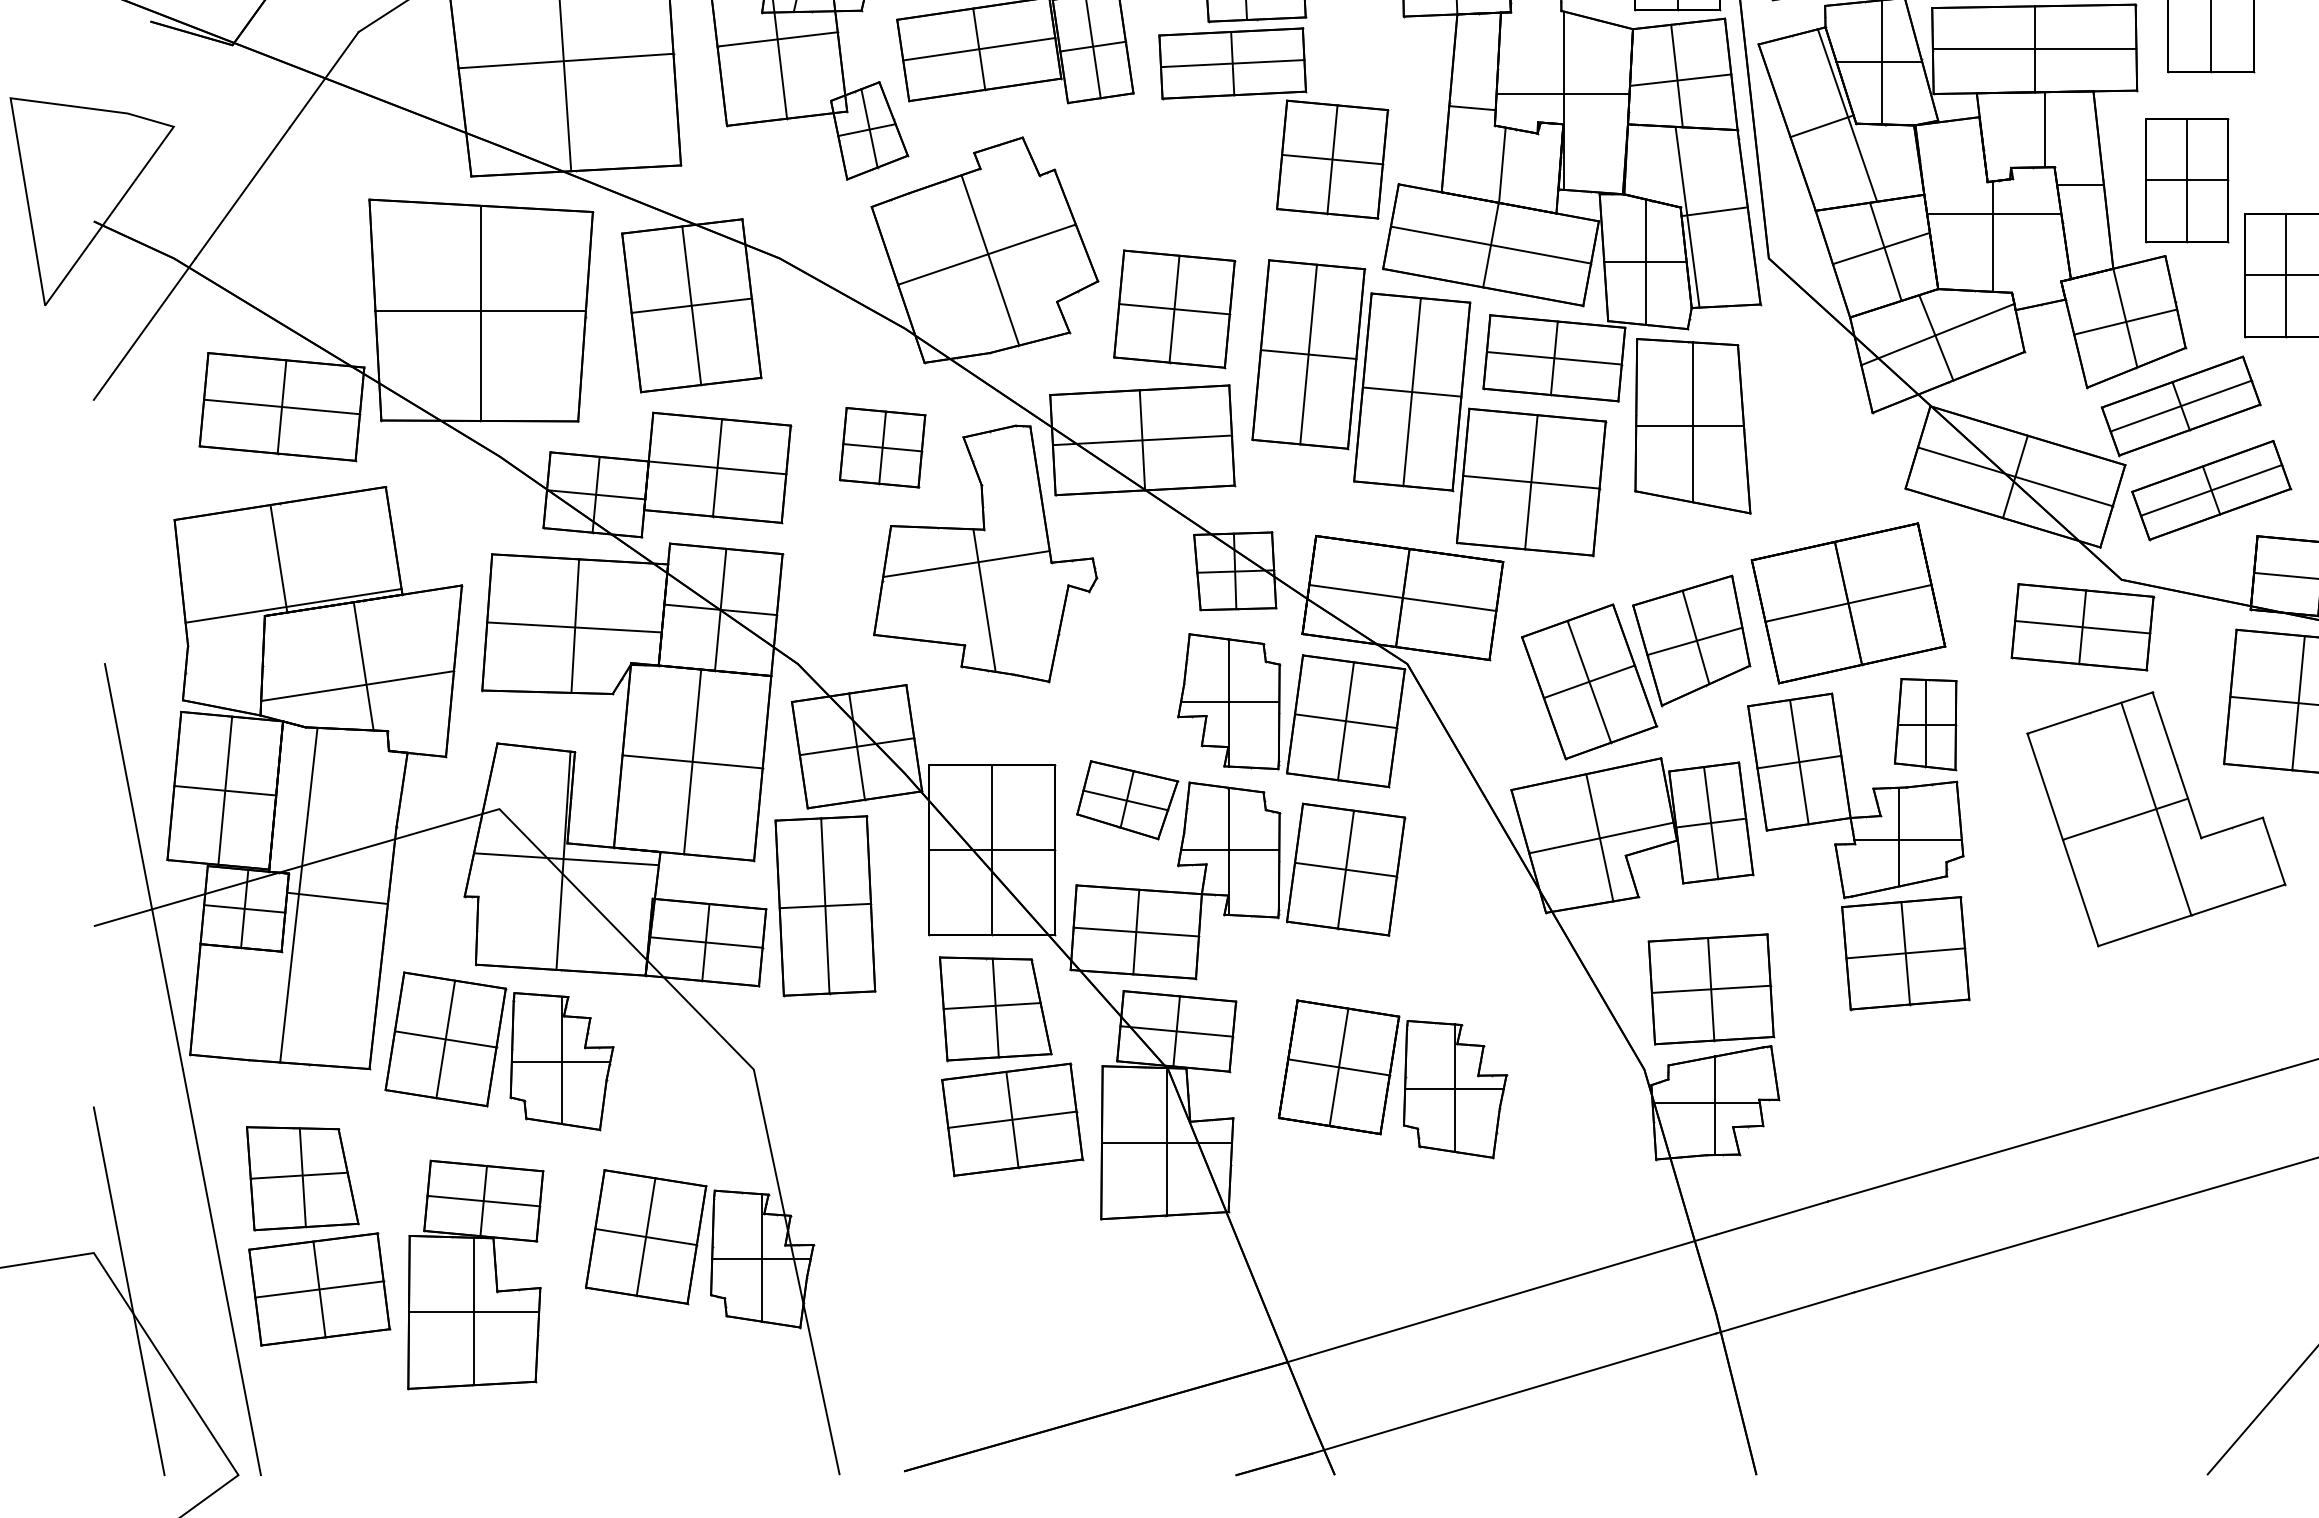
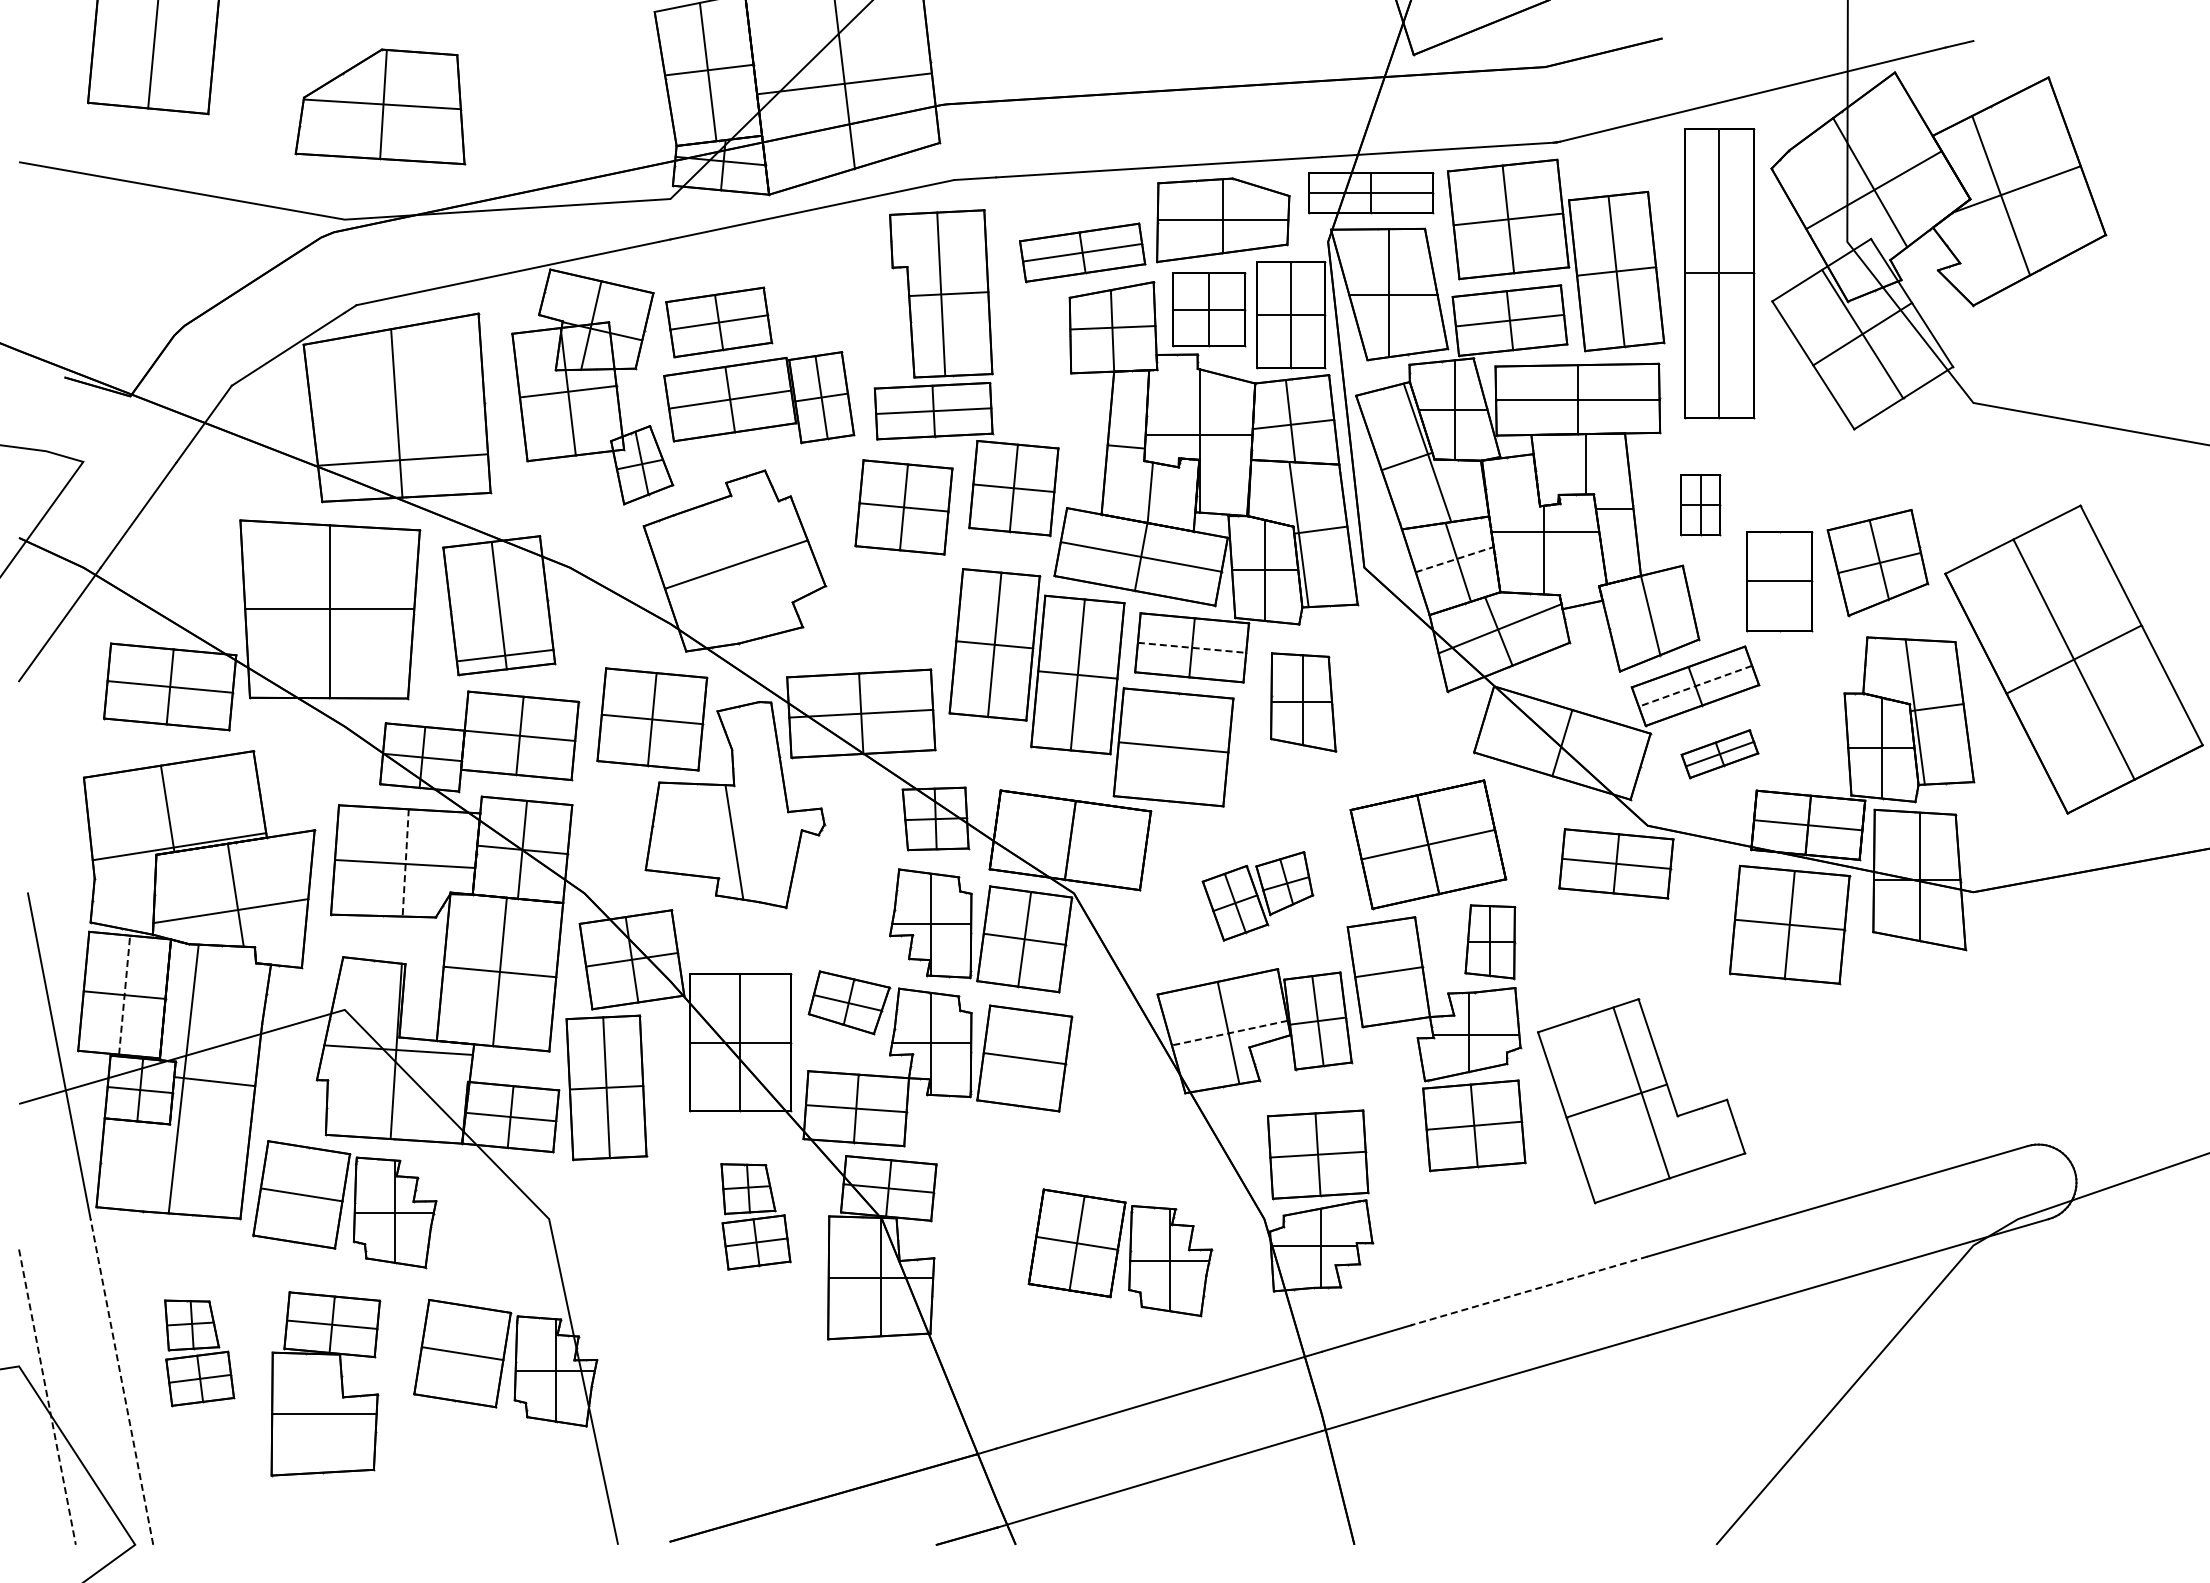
line: (566, 60) -> (401, 459), moved
part: (2187, 179) -> (1700, 504), size x0.6
line: (1881, 248) -> (1454, 559), solid -> dashed
line: (989, 259) -> (738, 568), removed
line: (2285, 274) -> (1779, 580), removed
line: (692, 305) -> (505, 655), moved
part: (1173, 309) -> (903, 507), moved
line: (2125, 321) -> (1650, 618), removed
line: (1554, 357) -> (1192, 647), solid -> dashed
line: (2179, 406) -> (1694, 686), solid -> dashed
part: (1693, 426) -> (1303, 702), size x0.7
part: (882, 447) -> (652, 719), size x1.6
line: (2015, 476) -> (1562, 742), removed
line: (1531, 482) -> (1173, 747), removed
part: (2211, 491) -> (1719, 754), size x0.6
line: (965, 563) -> (719, 812), removed
line: (1402, 596) -> (1070, 839), removed
line: (575, 625) -> (405, 862), solid -> dashed
part: (1635, 667) -> (1257, 896), size x0.6
line: (1798, 762) -> (1388, 972), removed
line: (225, 791) -> (124, 995), solid -> dashed
part: (2156, 819) -> (1641, 1101), moved
line: (1600, 838) -> (1229, 1033), solid -> dashed
line: (1345, 869) -> (1024, 1058), removed
line: (445, 1038) -> (301, 1194), removed
part: (1010, 1066) -> (755, 1216), size x0.6
part: (1393, 1078) -> (1120, 1252), moved
line: (1974, 1158) -> (1529, 1290), solid -> dashed
part: (318, 1236) -> (199, 1353), size x0.6
line: (645, 1236) -> (462, 1353), removed
line: (221, 1271) -> (121, 1381), solid -> dashed
line: (129, 1291) -> (47, 1397), solid -> dashed
line: (474, 1311) -> (324, 1413), removed

